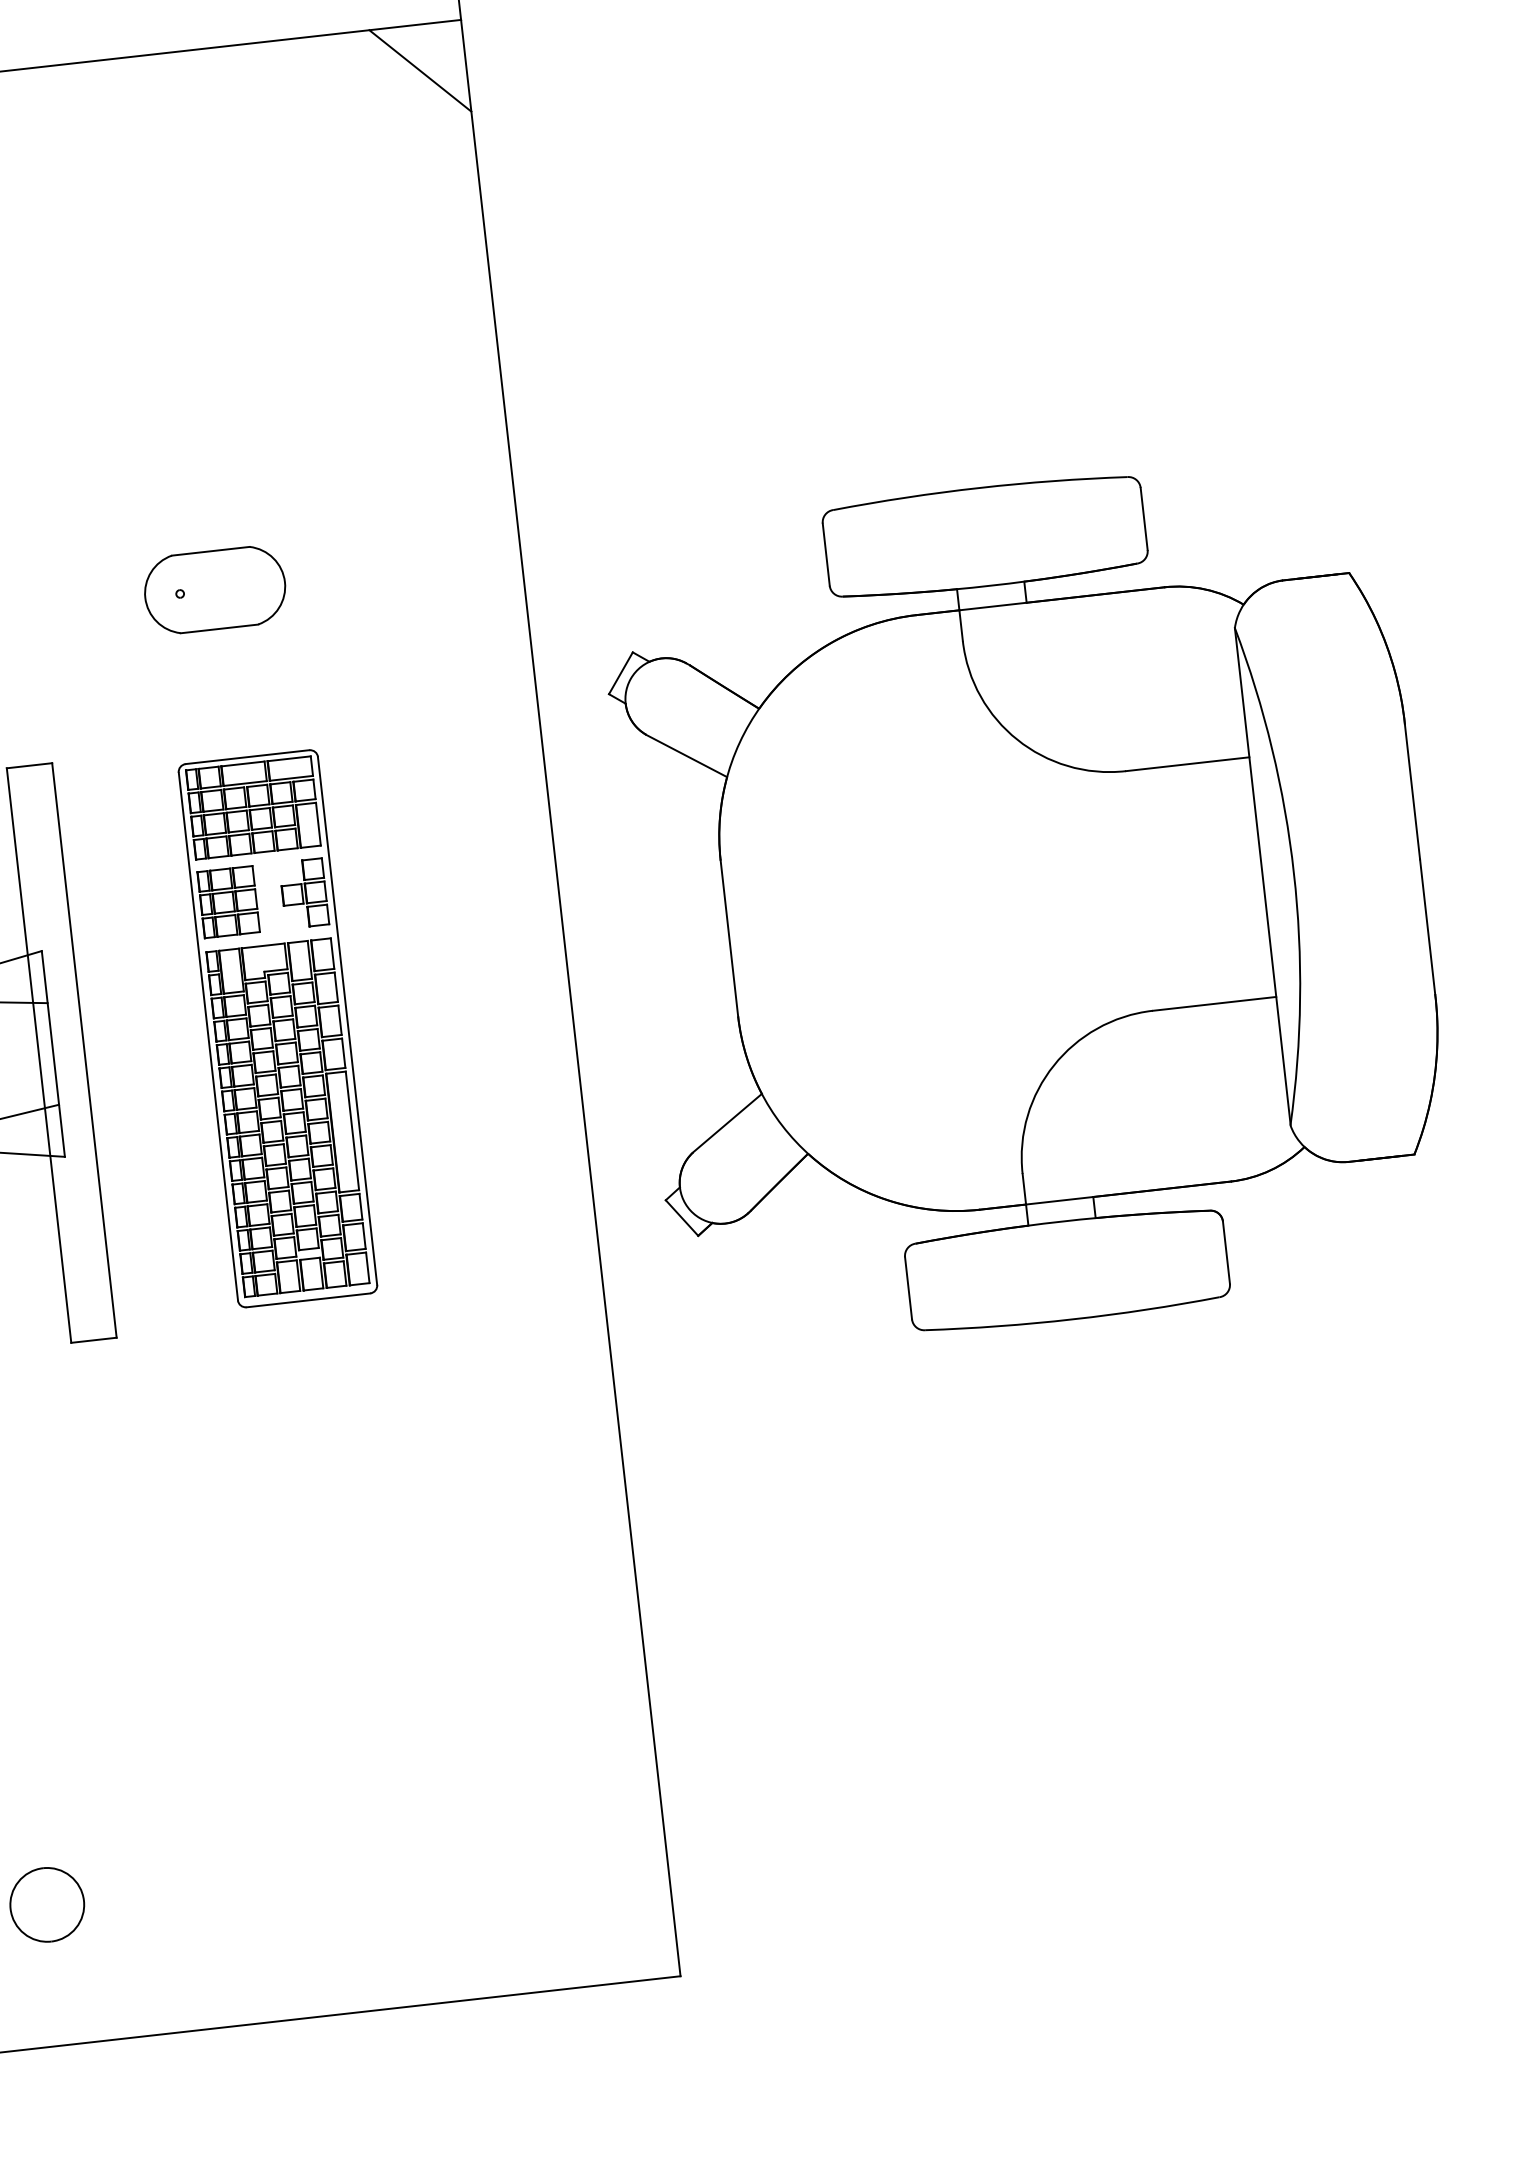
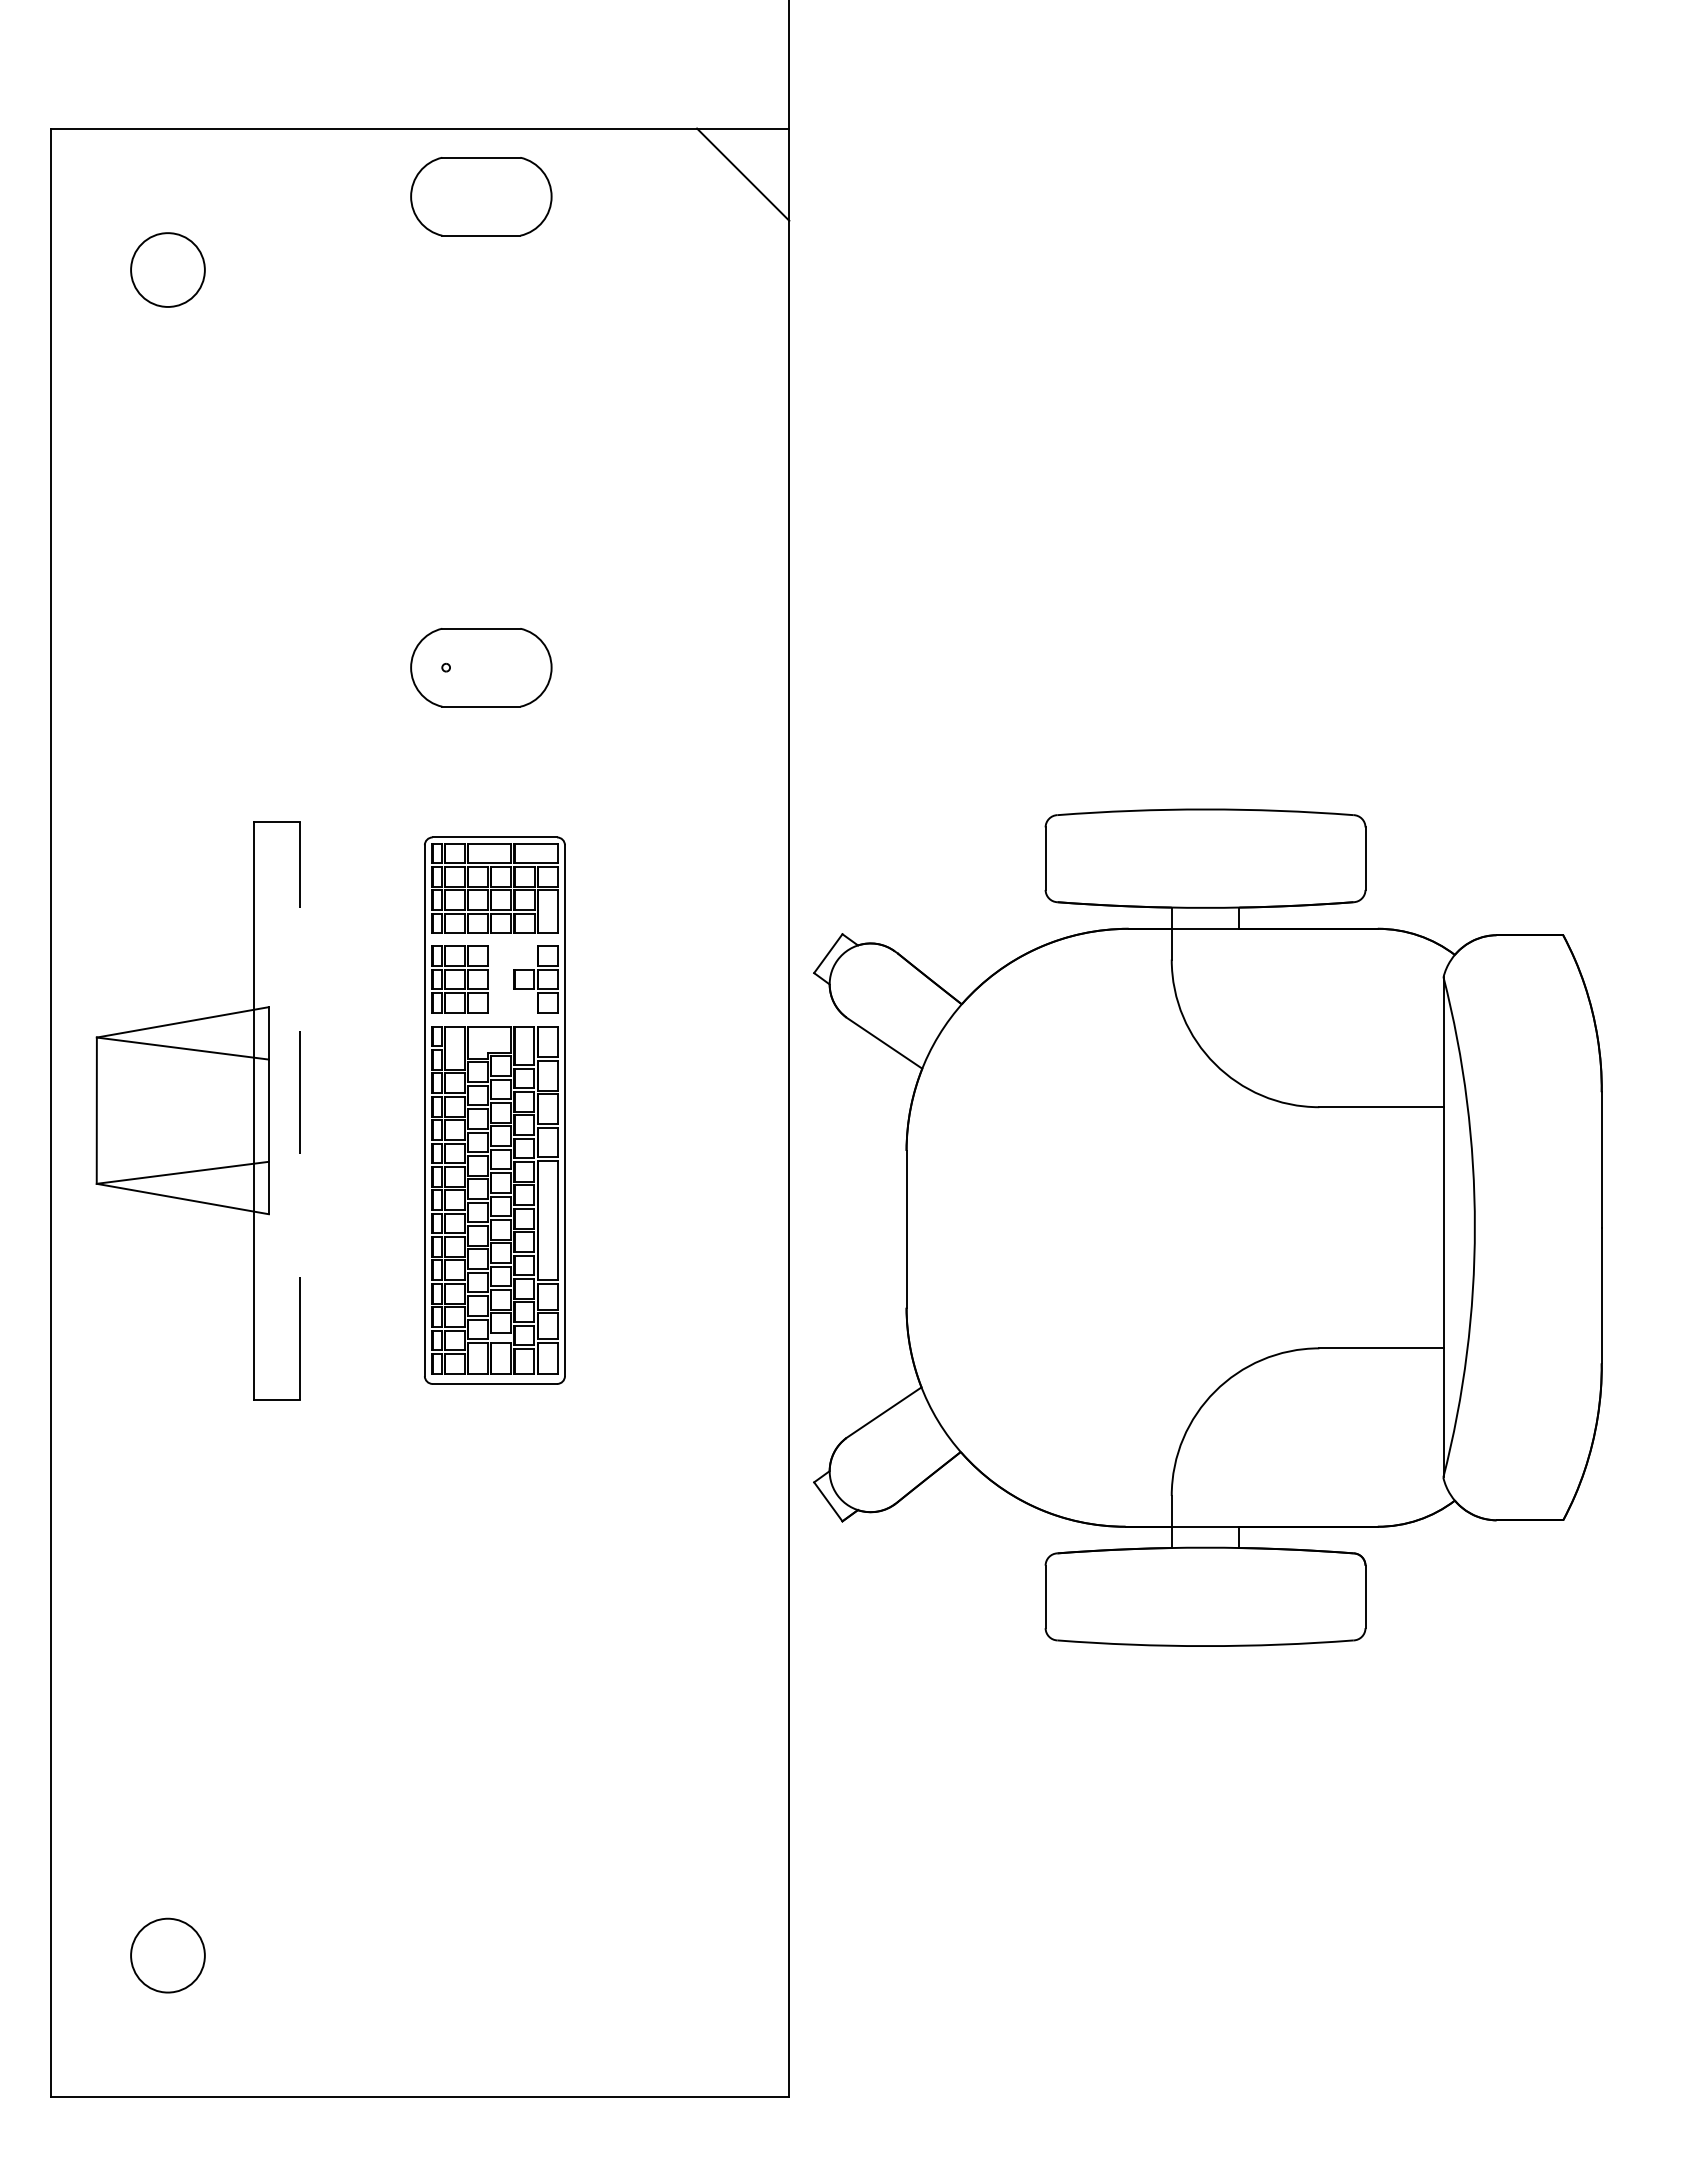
part: (162, 121) -> (481, 196), added
part: (1028, 903) -> (1207, 1227), moved
line: (84, 1050) -> (300, 1110), solid -> dashed

